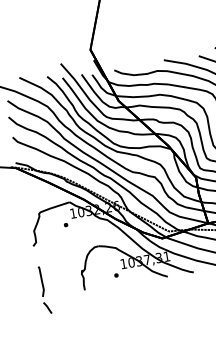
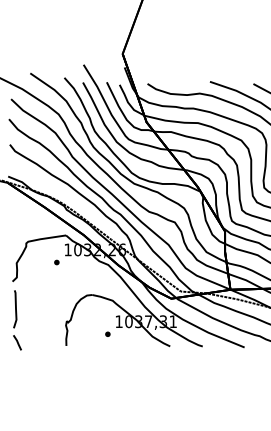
part: (44, 290) -> (17, 320), moved

